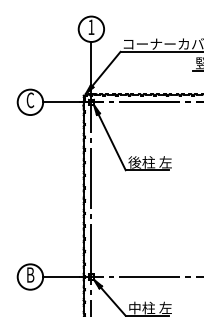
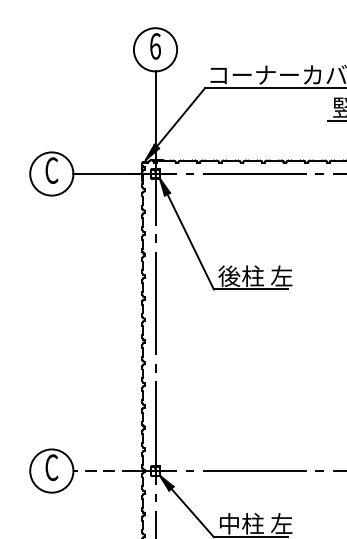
text: (91, 27) -> (155, 46), 1 -> 6
text: (30, 274) -> (51, 466), B -> C
line: (60, 277) -> (102, 471), solid -> dashed

